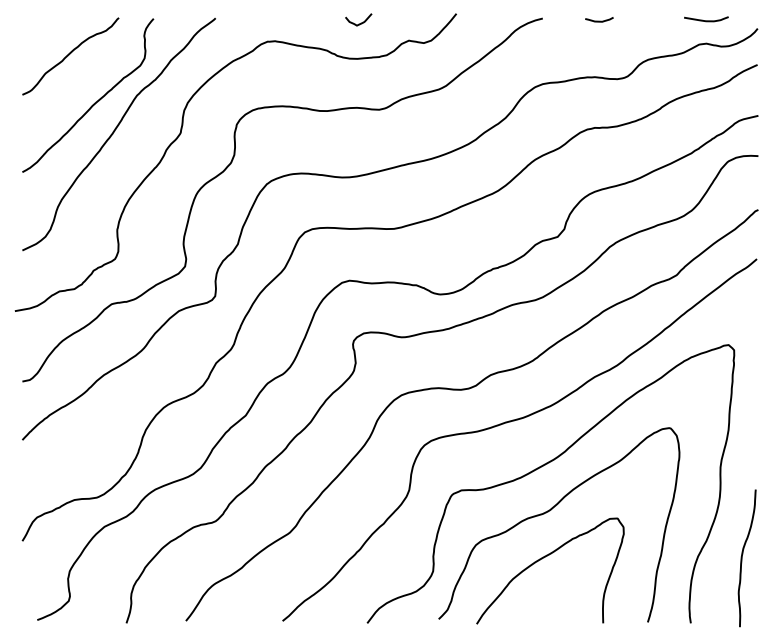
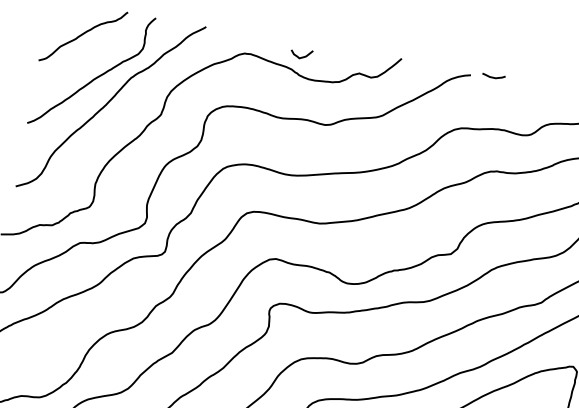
curve: (599, 20) -> (493, 76), moved
curve: (358, 23) -> (300, 56), moved

